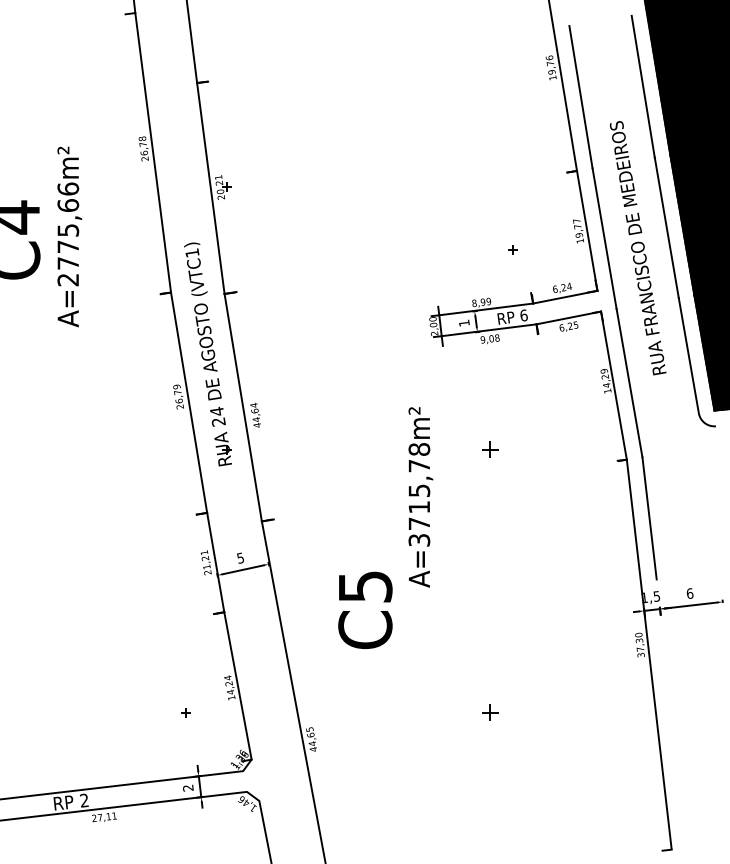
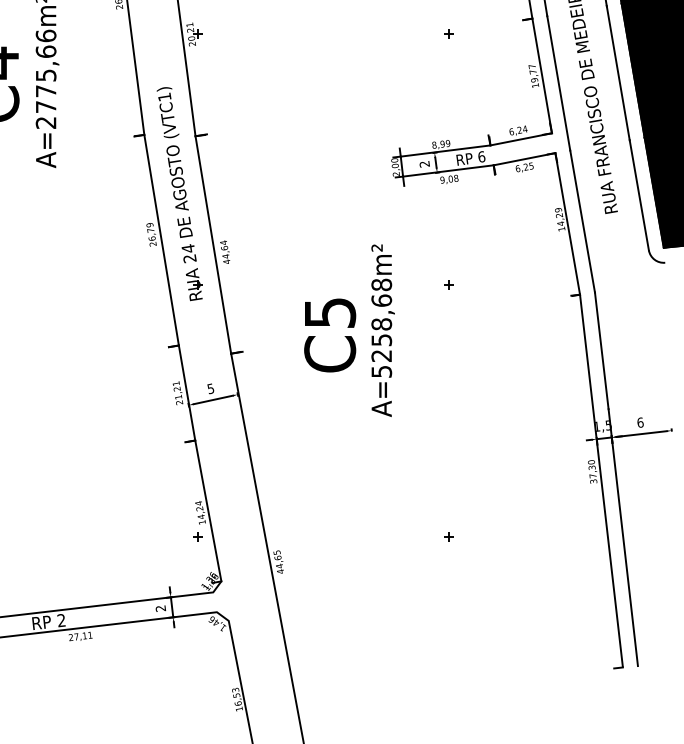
part: (512, 249) -> (448, 33), moved
text: (464, 322) -> (424, 163), 1 -> 2
part: (489, 449) -> (448, 284), size x0.62
text: (419, 502) -> (381, 335), A=3715,78m² -> A=5258,68m²
text: (365, 609) -> (330, 334), moved
part: (185, 712) -> (197, 536), moved
part: (489, 712) -> (448, 536), size x0.62
line: (671, 713) -> (622, 537), added

